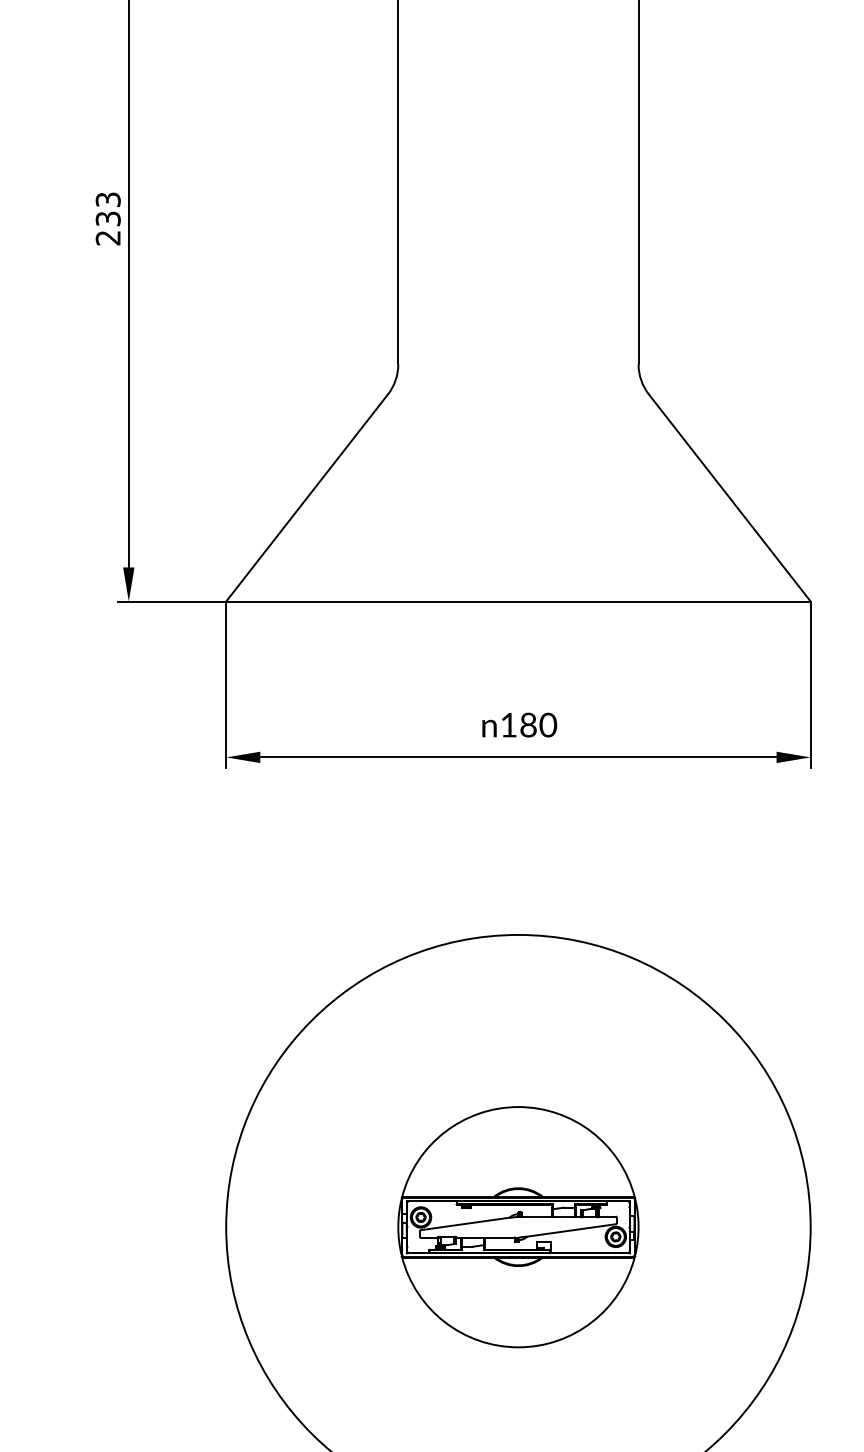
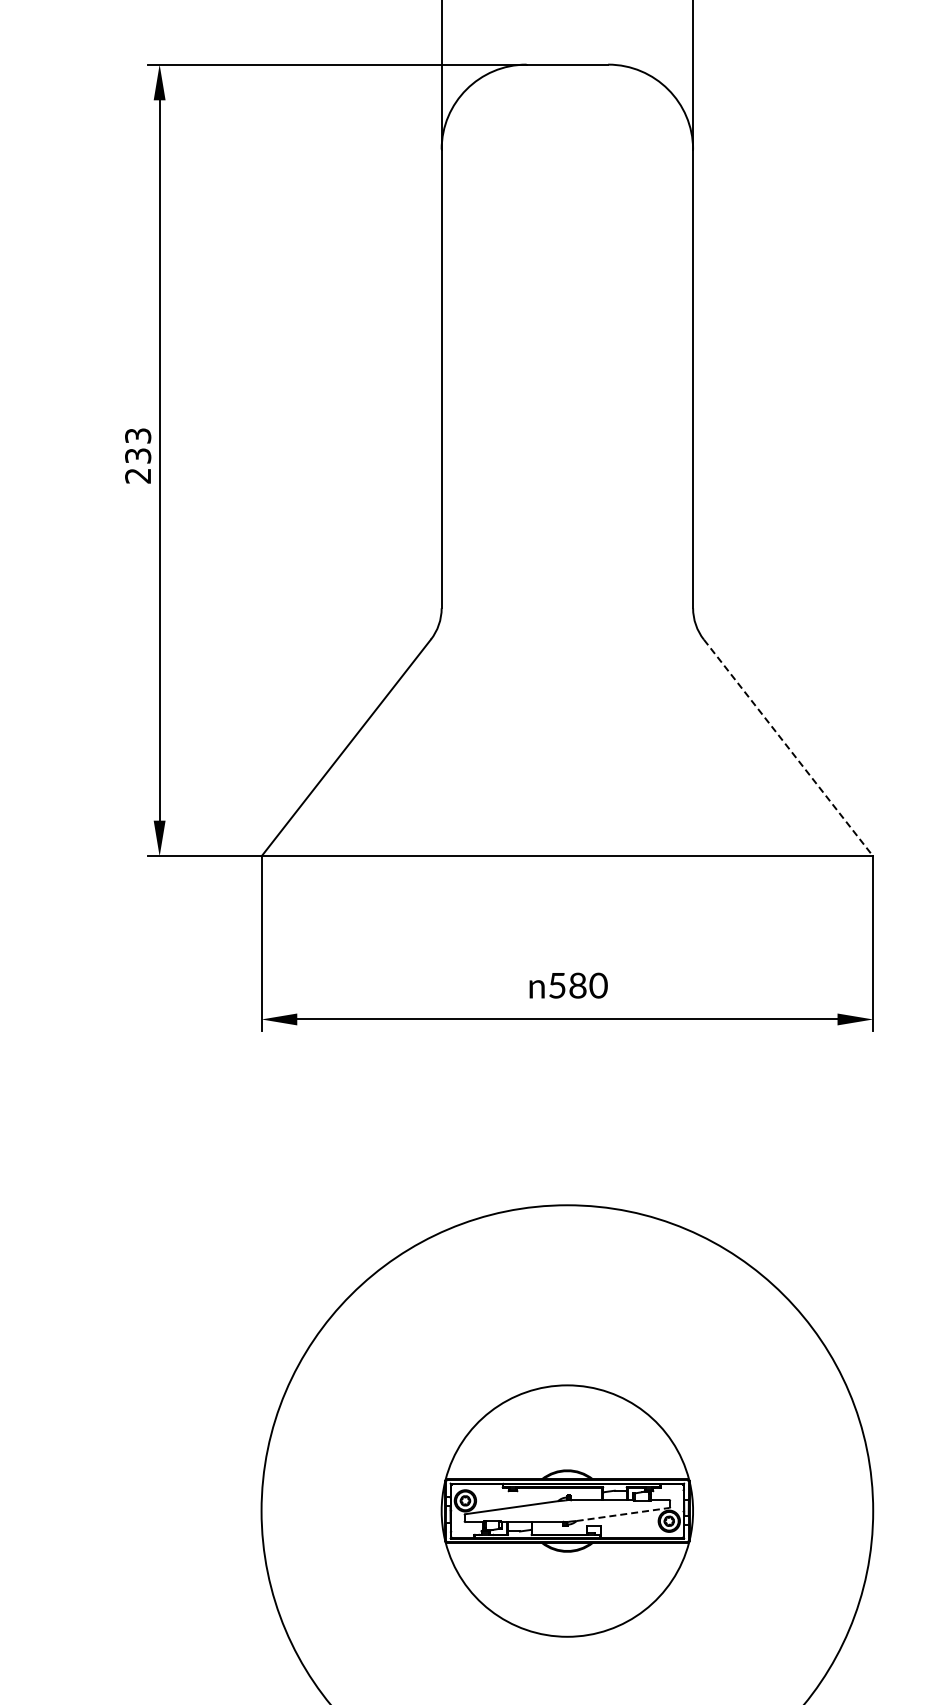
line: (729, 498) -> (788, 748), solid -> dashed
text: (508, 724) -> (557, 985), 180 -> 580
line: (572, 1230) -> (623, 1514), solid -> dashed

